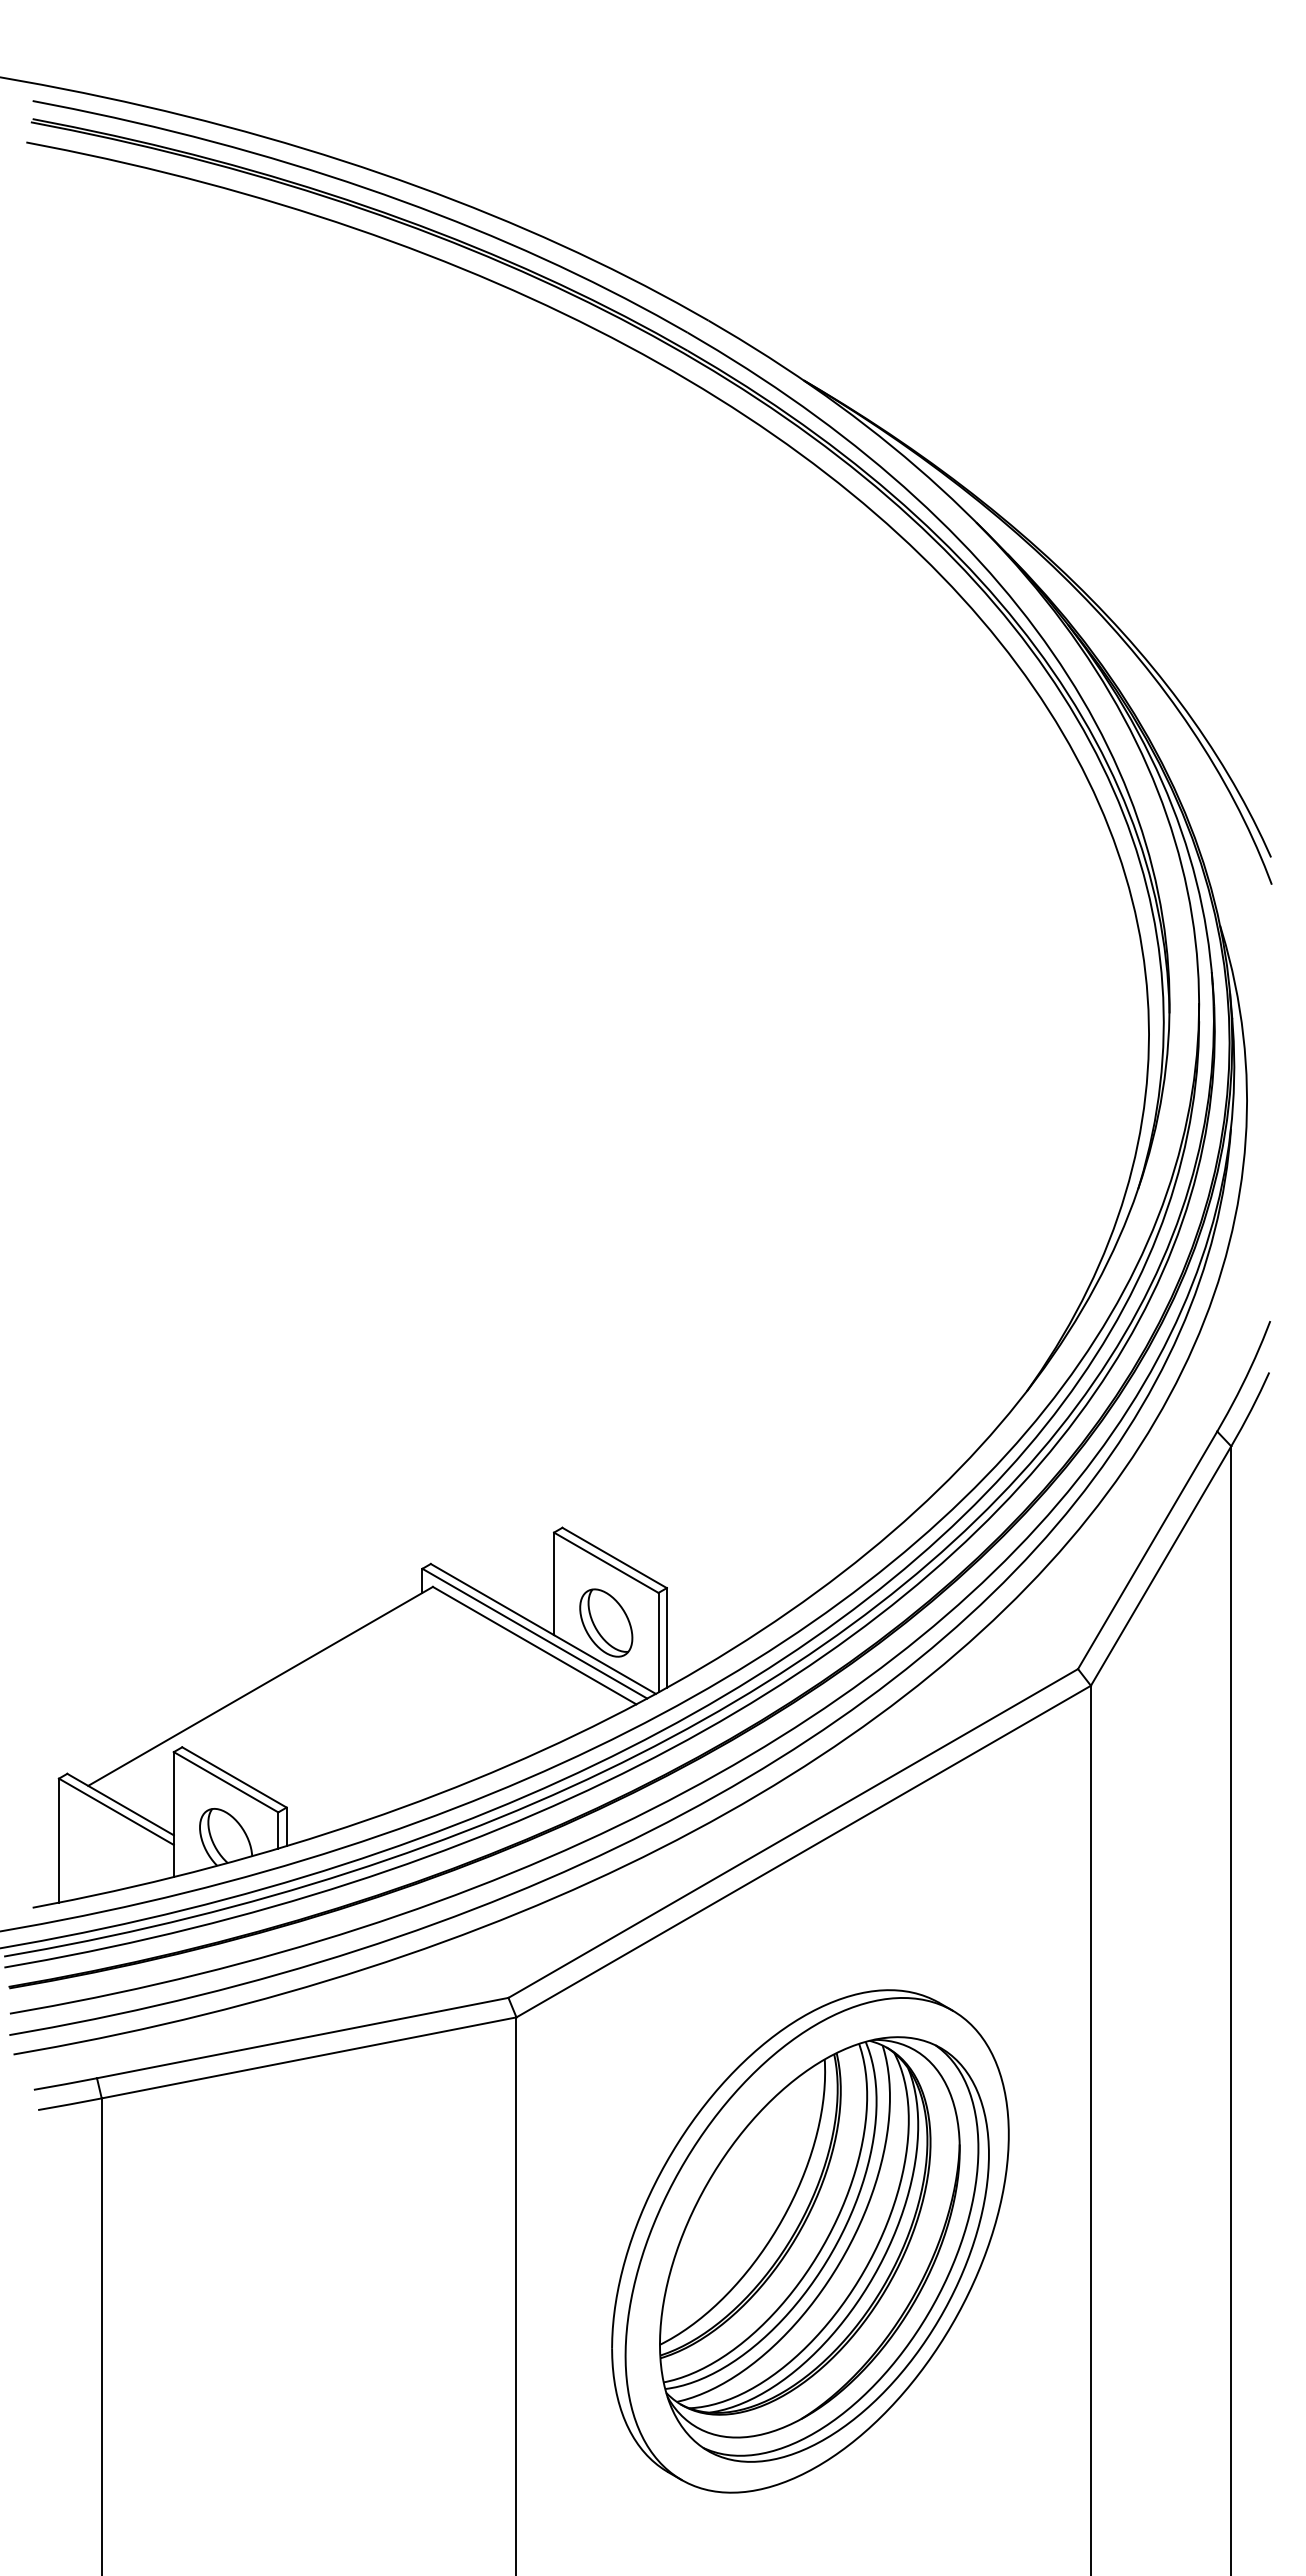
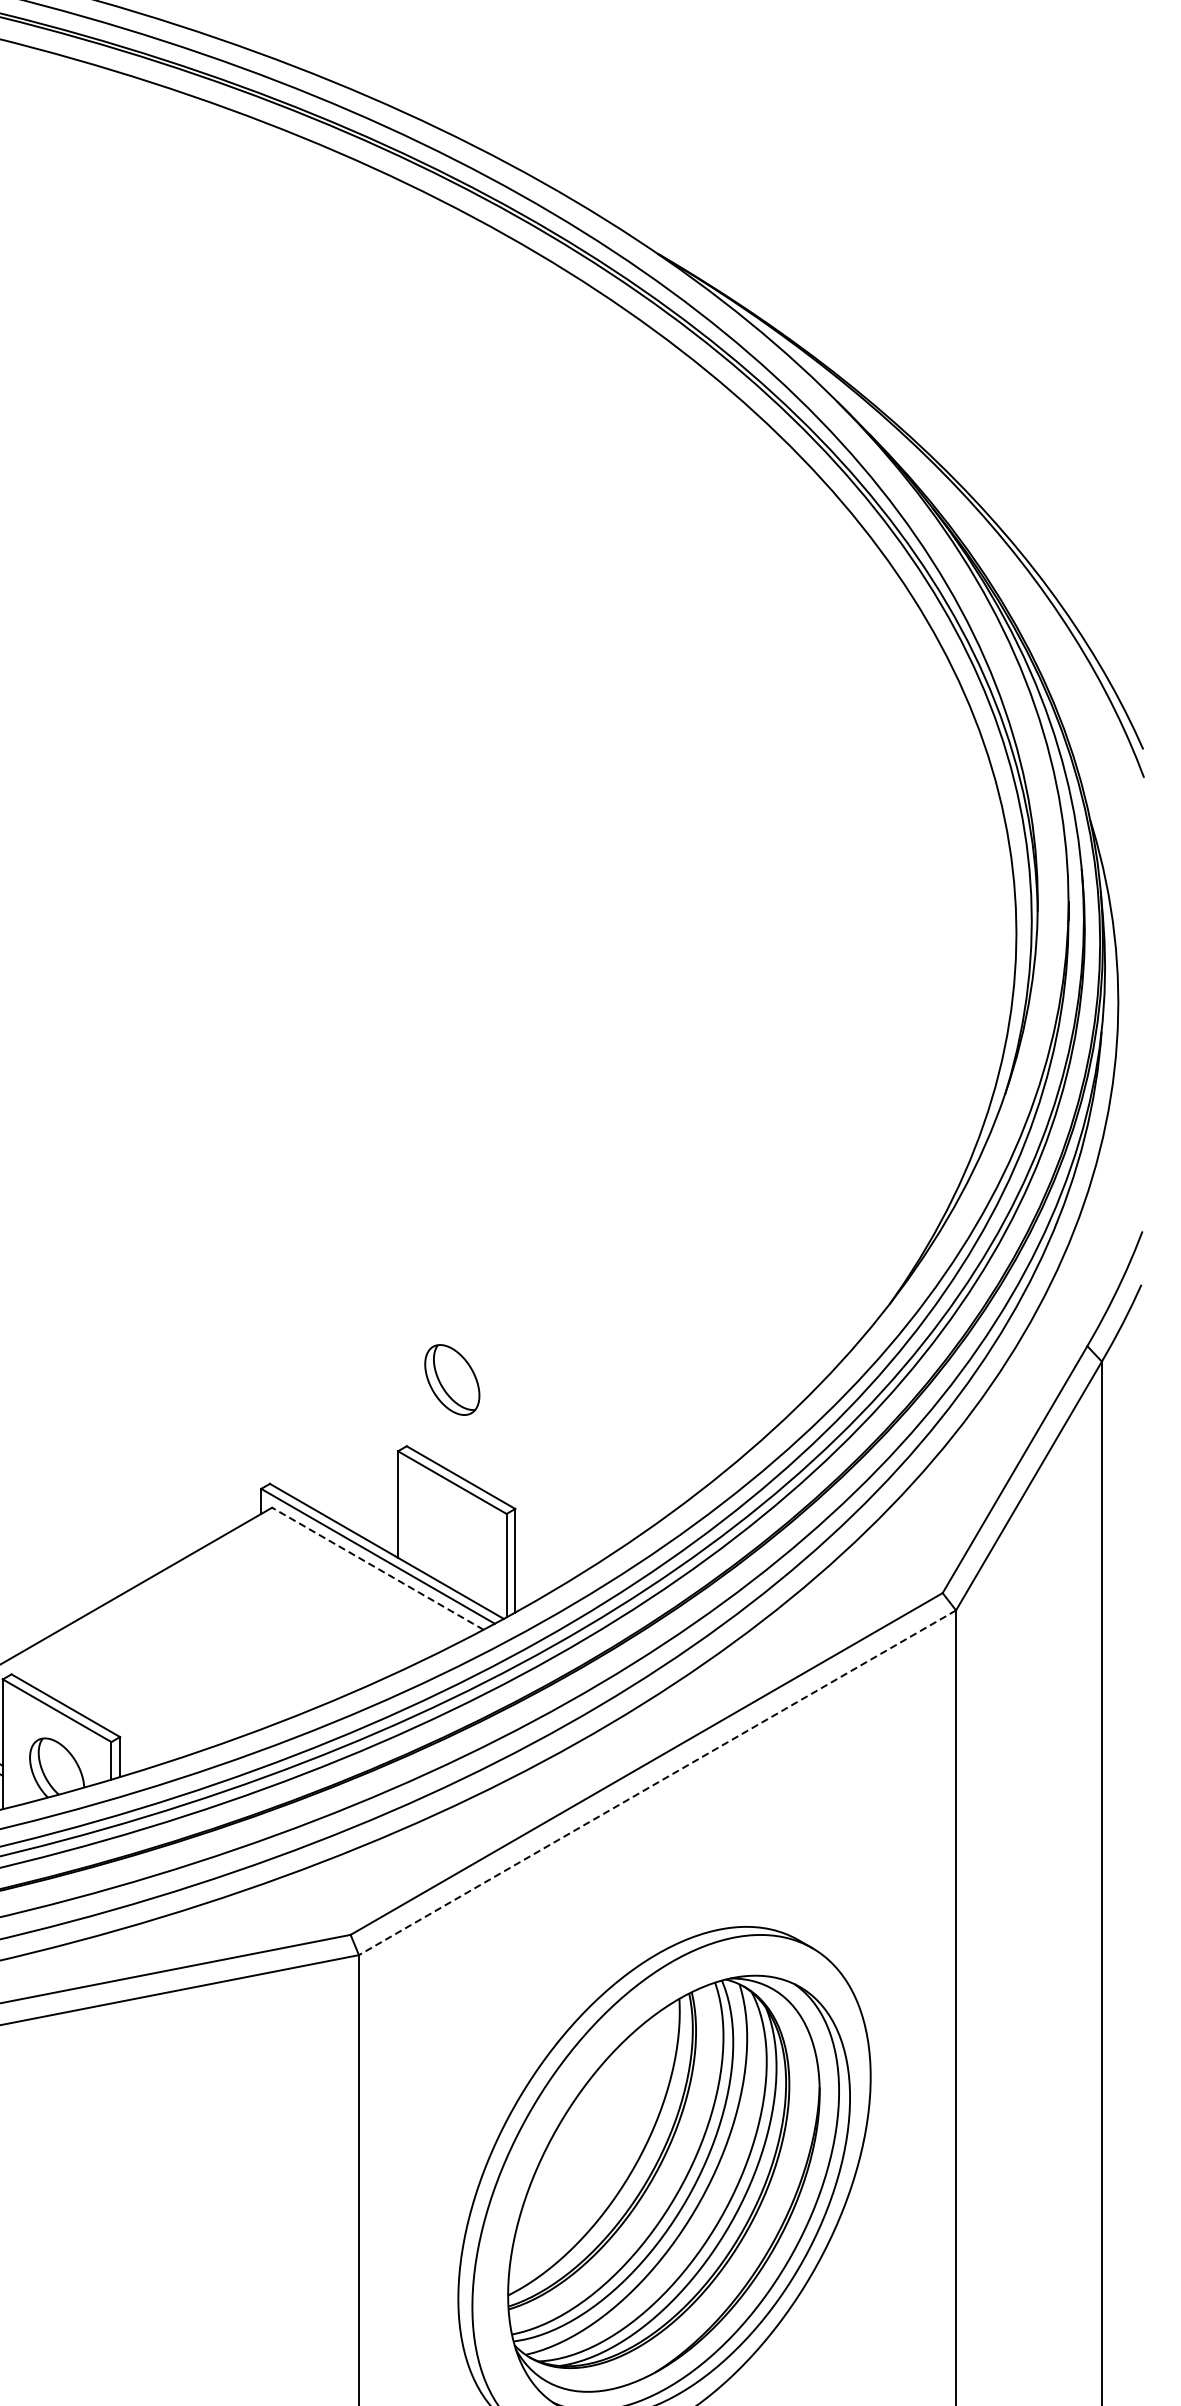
part: (606, 1622) -> (452, 1379), moved
line: (534, 1645) -> (377, 1568), solid -> dashed
line: (803, 1851) -> (657, 1782), solid -> dashed

